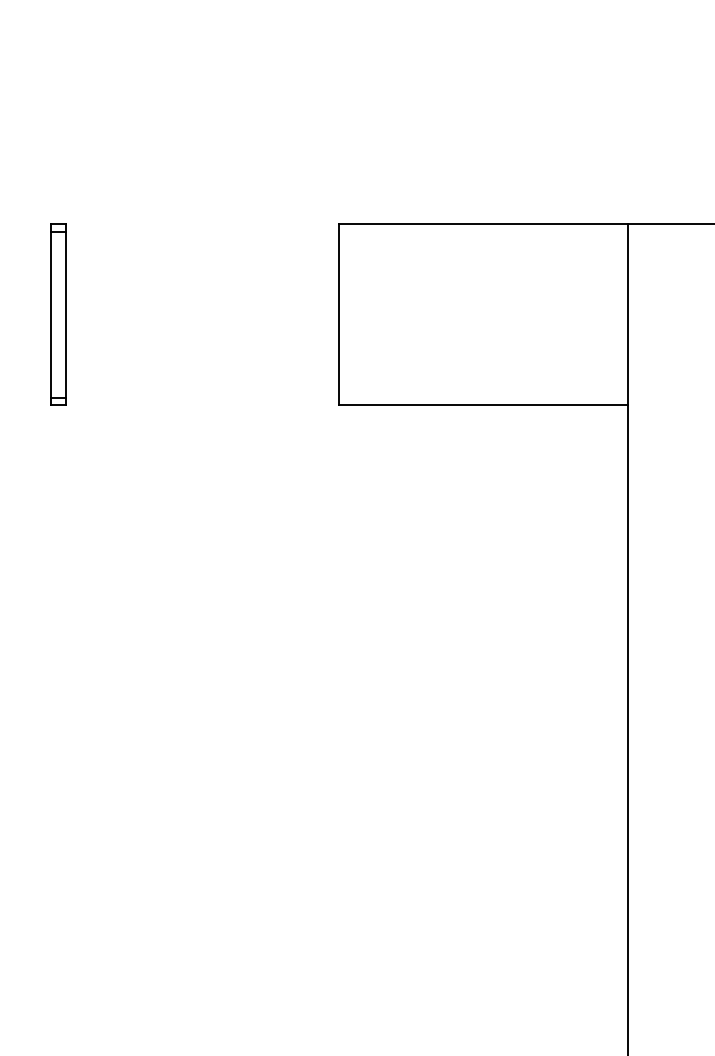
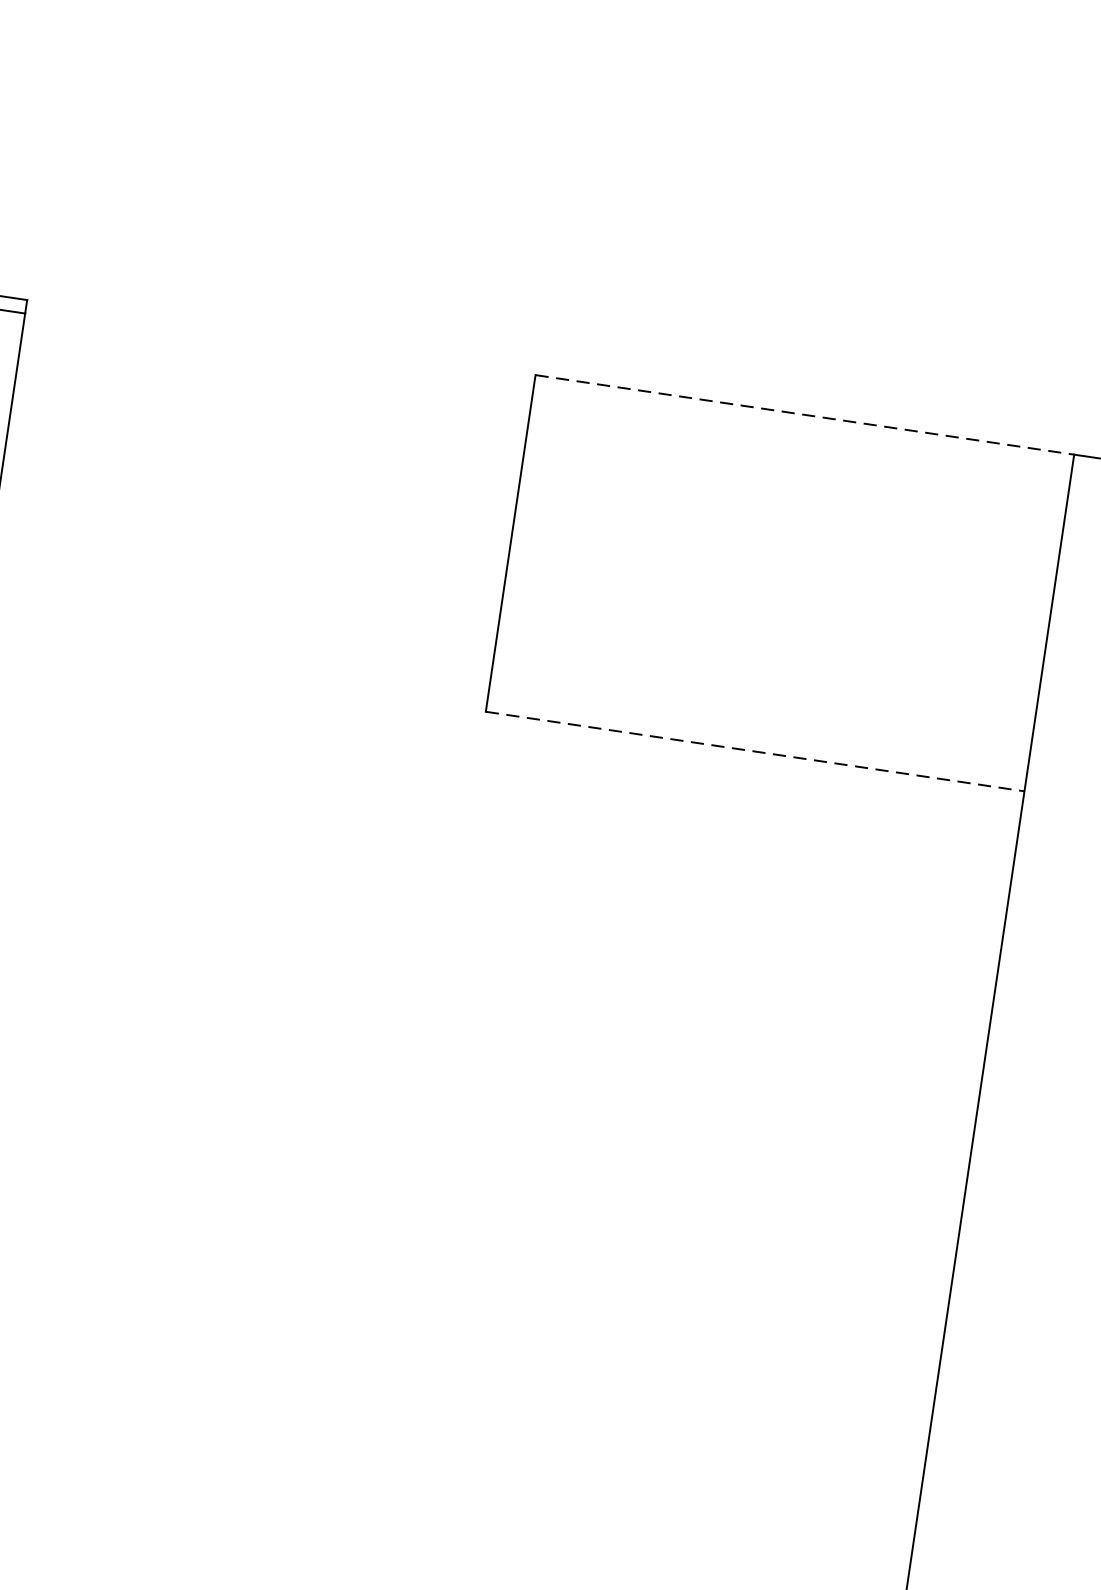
line: (483, 224) -> (804, 415), solid -> dashed
line: (483, 404) -> (755, 750), solid -> dashed

